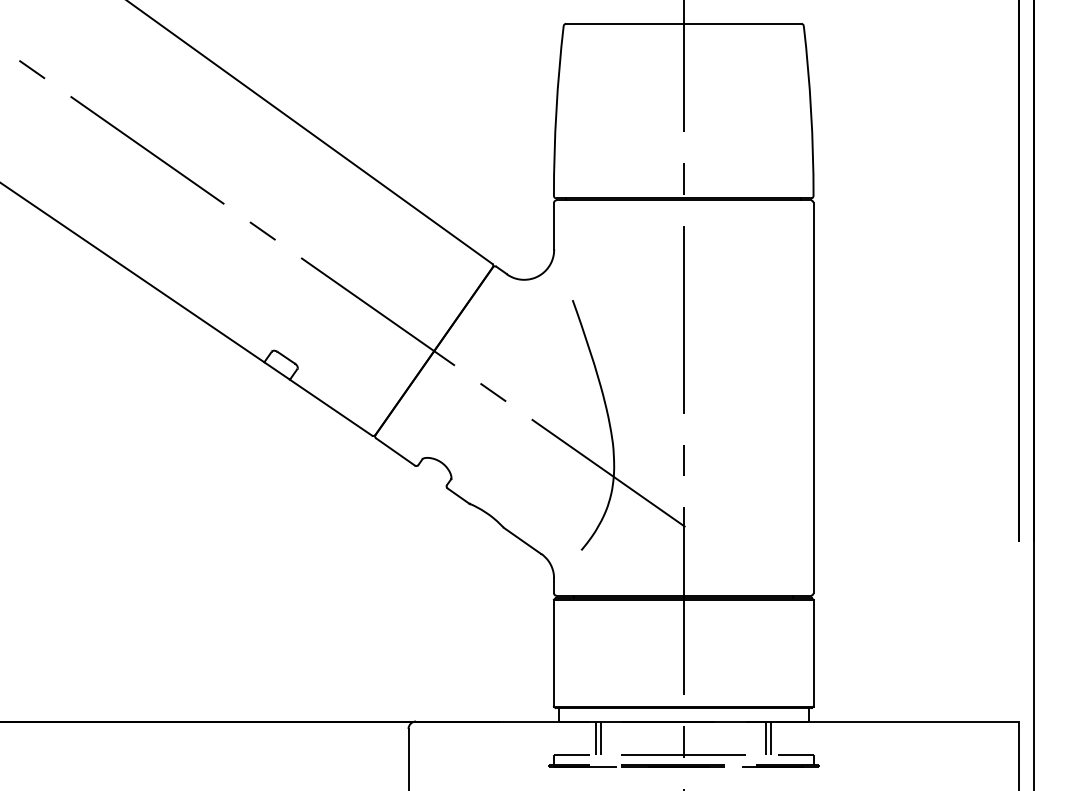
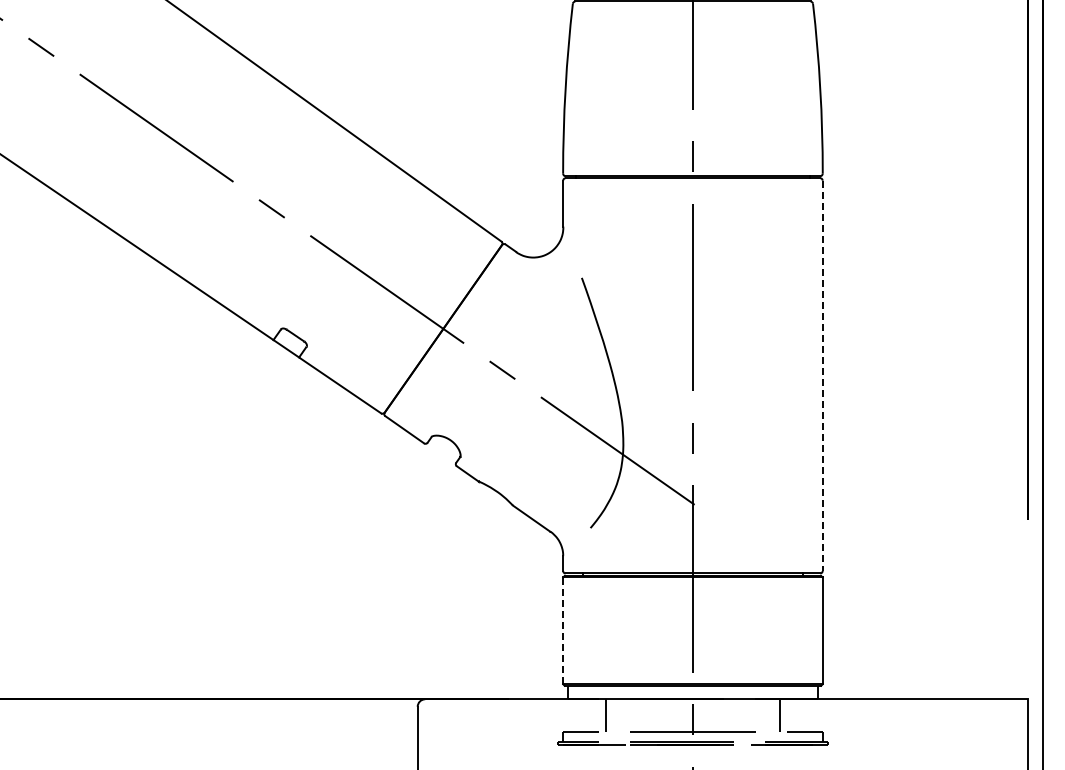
line: (813, 398) -> (822, 376), solid -> dashed
line: (554, 652) -> (563, 630), solid -> dashed
line: (601, 737) -> (610, 715), removed
line: (766, 737) -> (775, 715), removed

